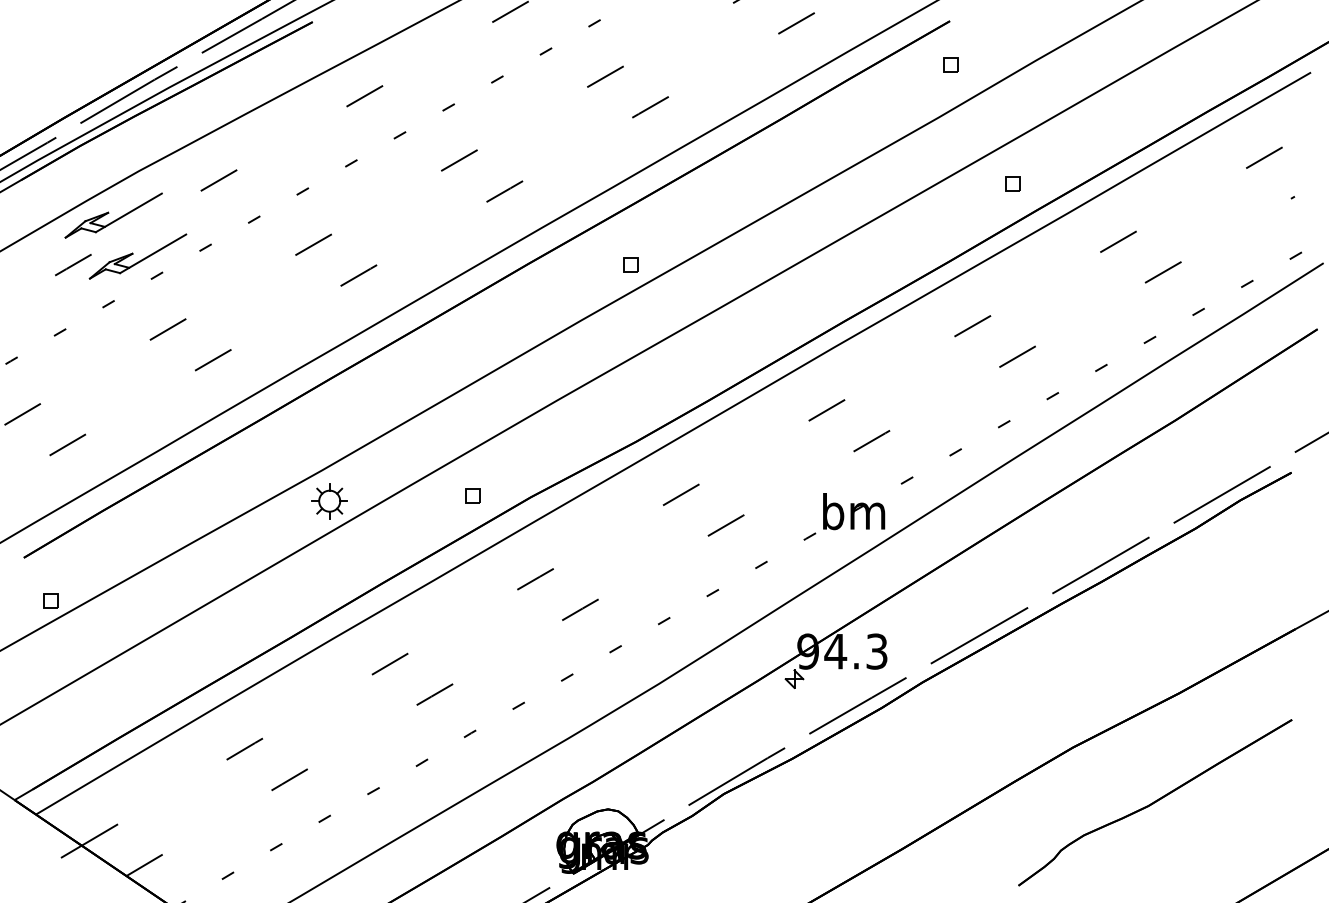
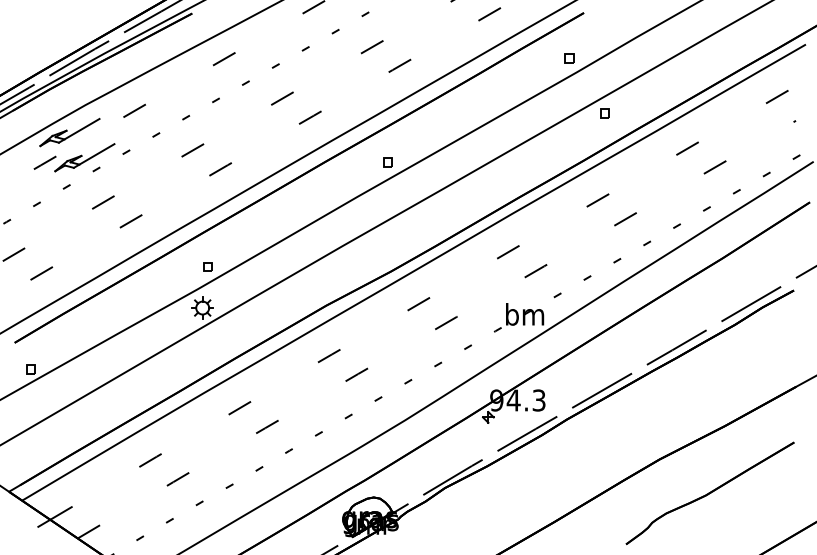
part: (950, 64) -> (569, 58), moved
part: (1012, 184) -> (604, 113), moved
part: (472, 495) -> (207, 266), moved

